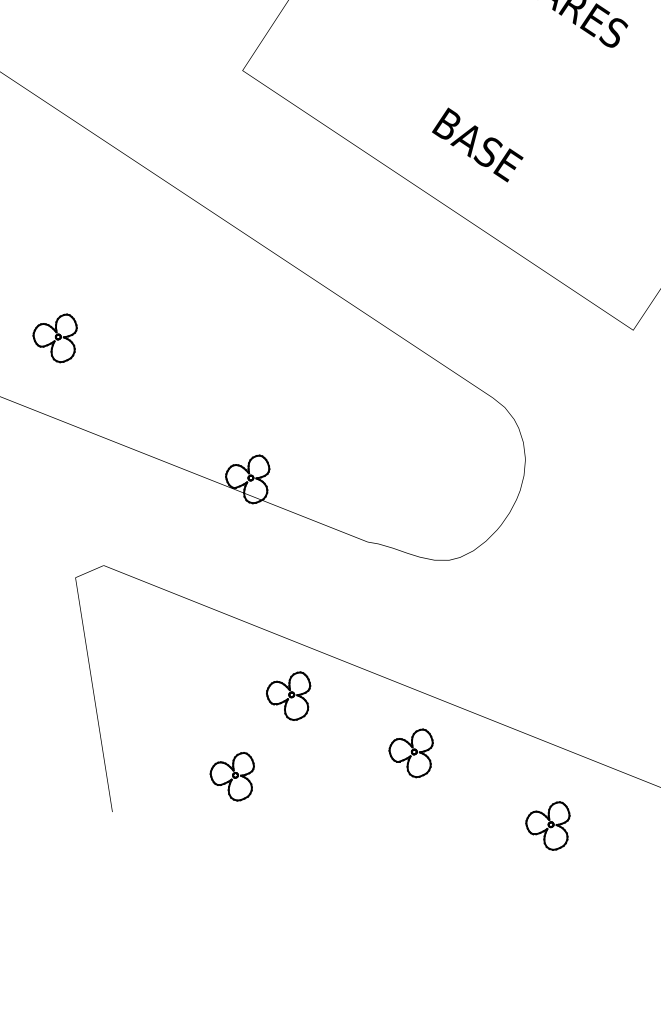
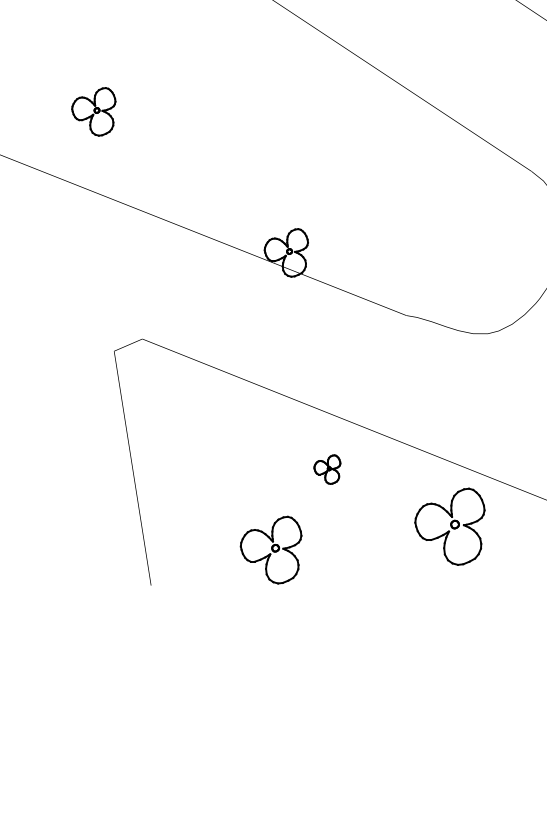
part: (288, 695) -> (327, 469), size x0.6
part: (410, 753) -> (449, 527), size x1.6
part: (231, 776) -> (270, 550), size x1.4

